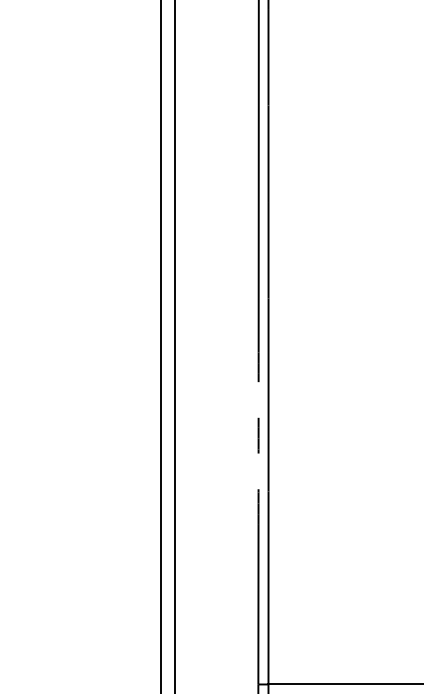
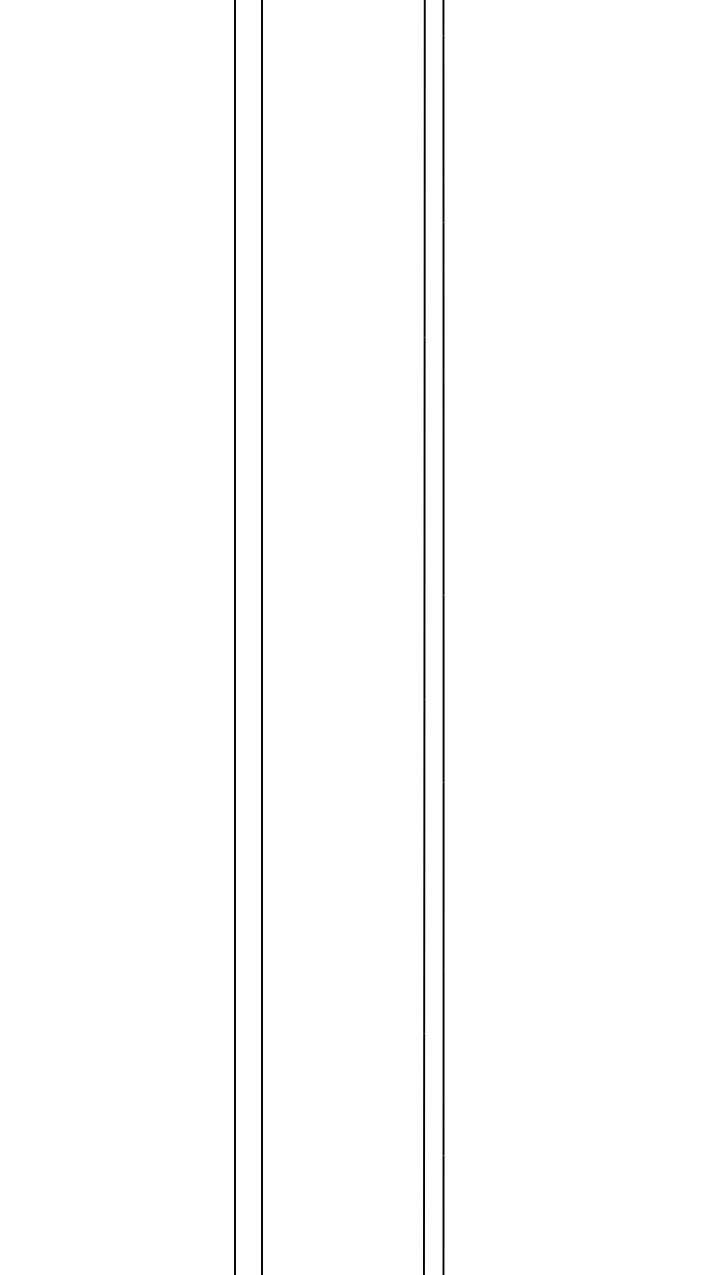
arc: (258, 438) -> (424, 866), dashed -> solid

